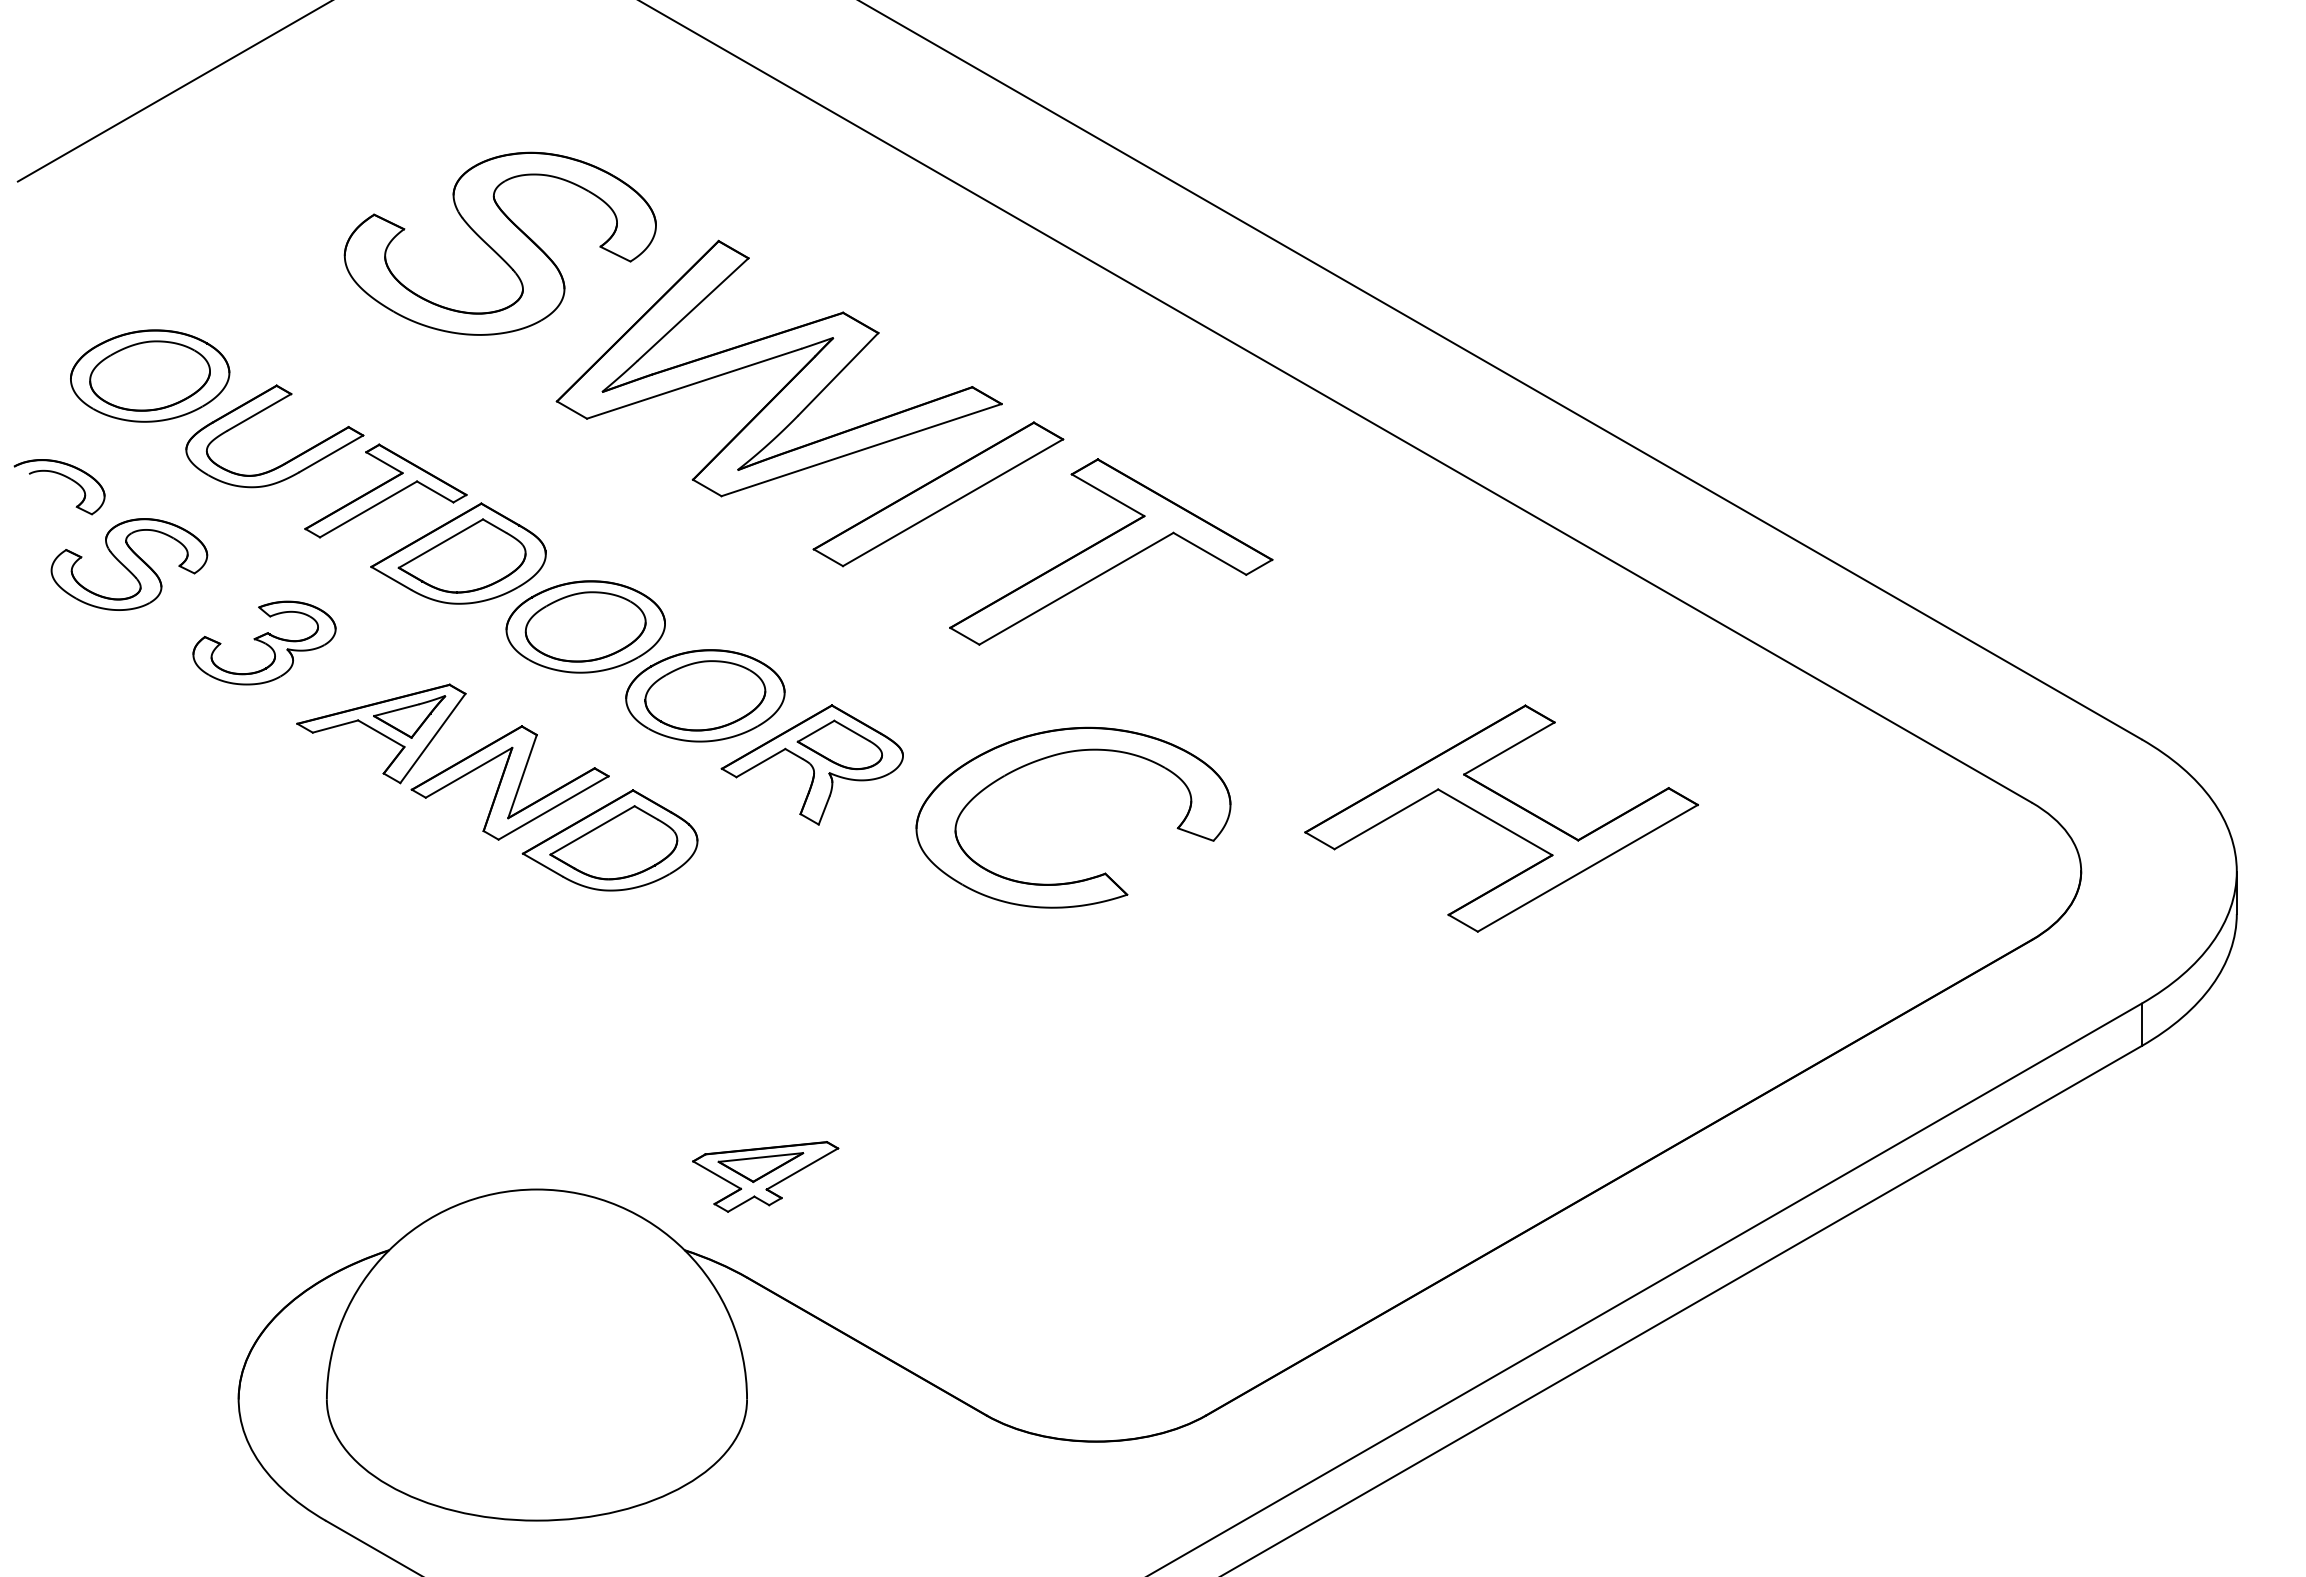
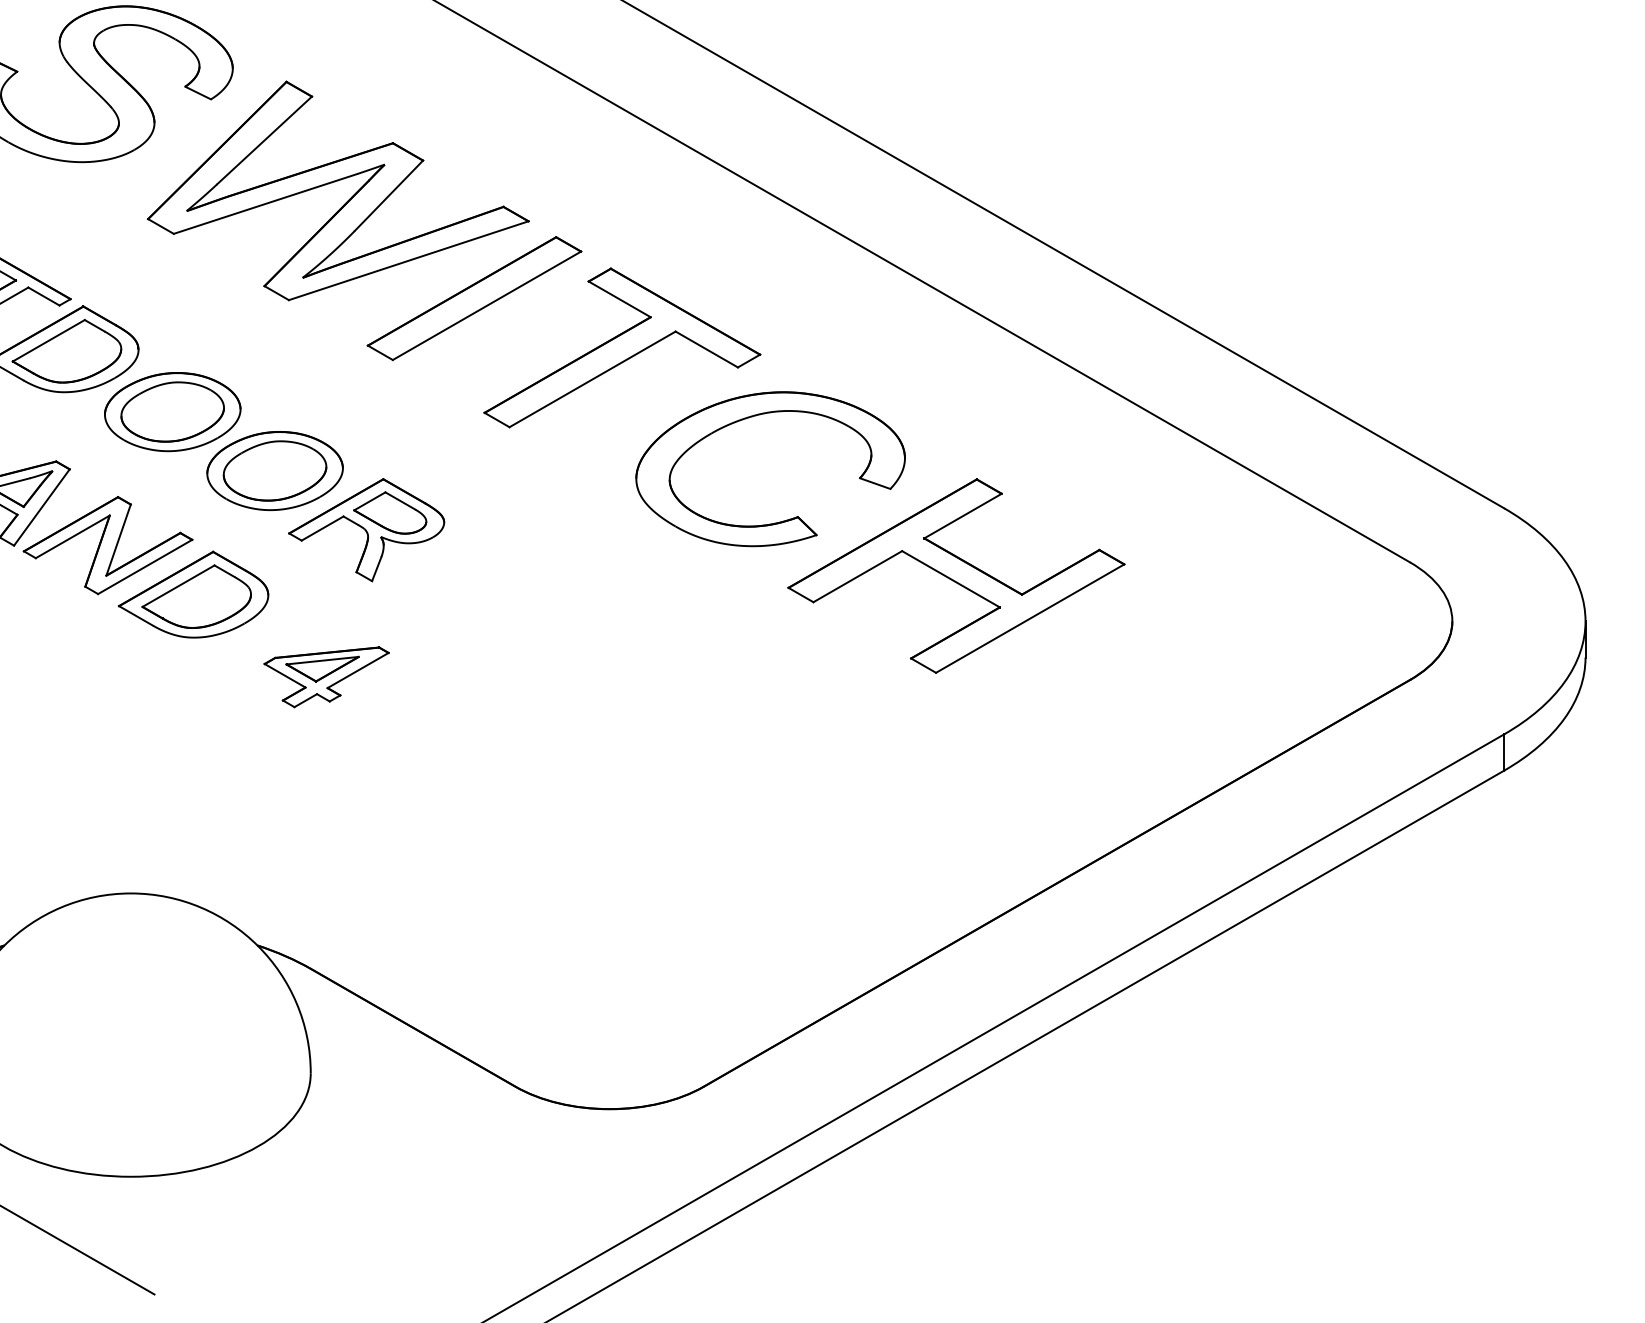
part: (1089, 877) -> (784, 520), moved
part: (765, 1176) -> (326, 676), moved

